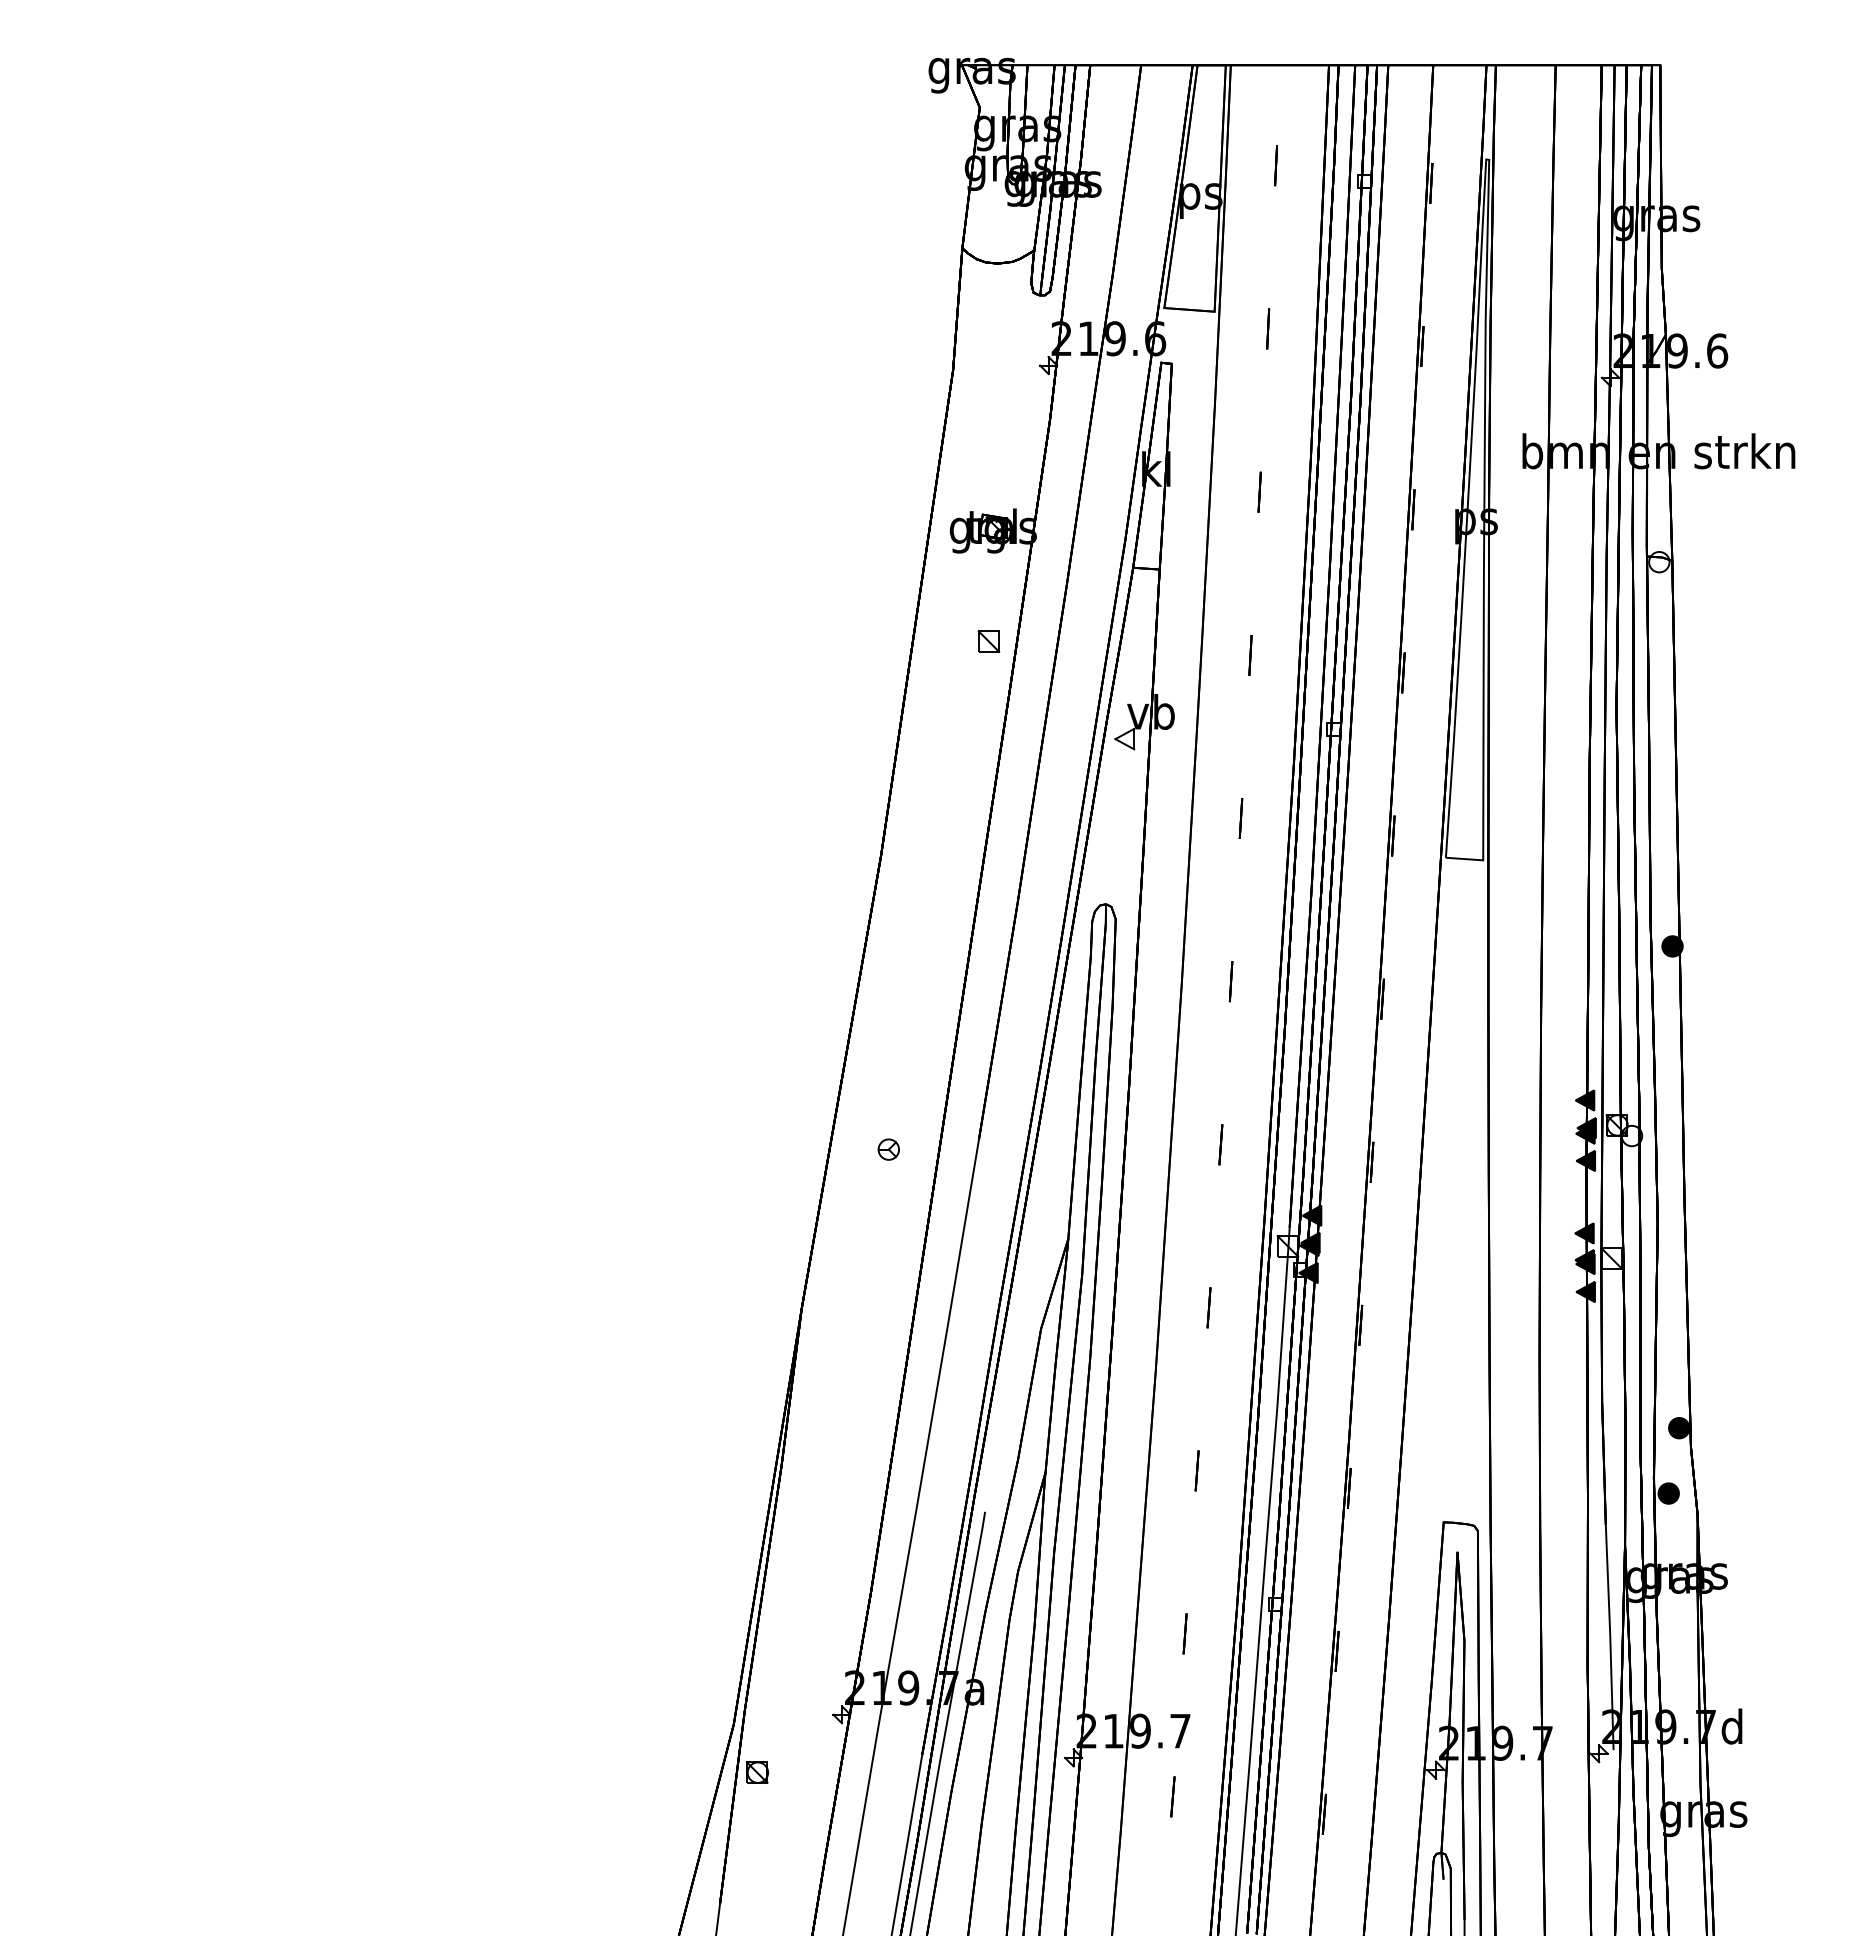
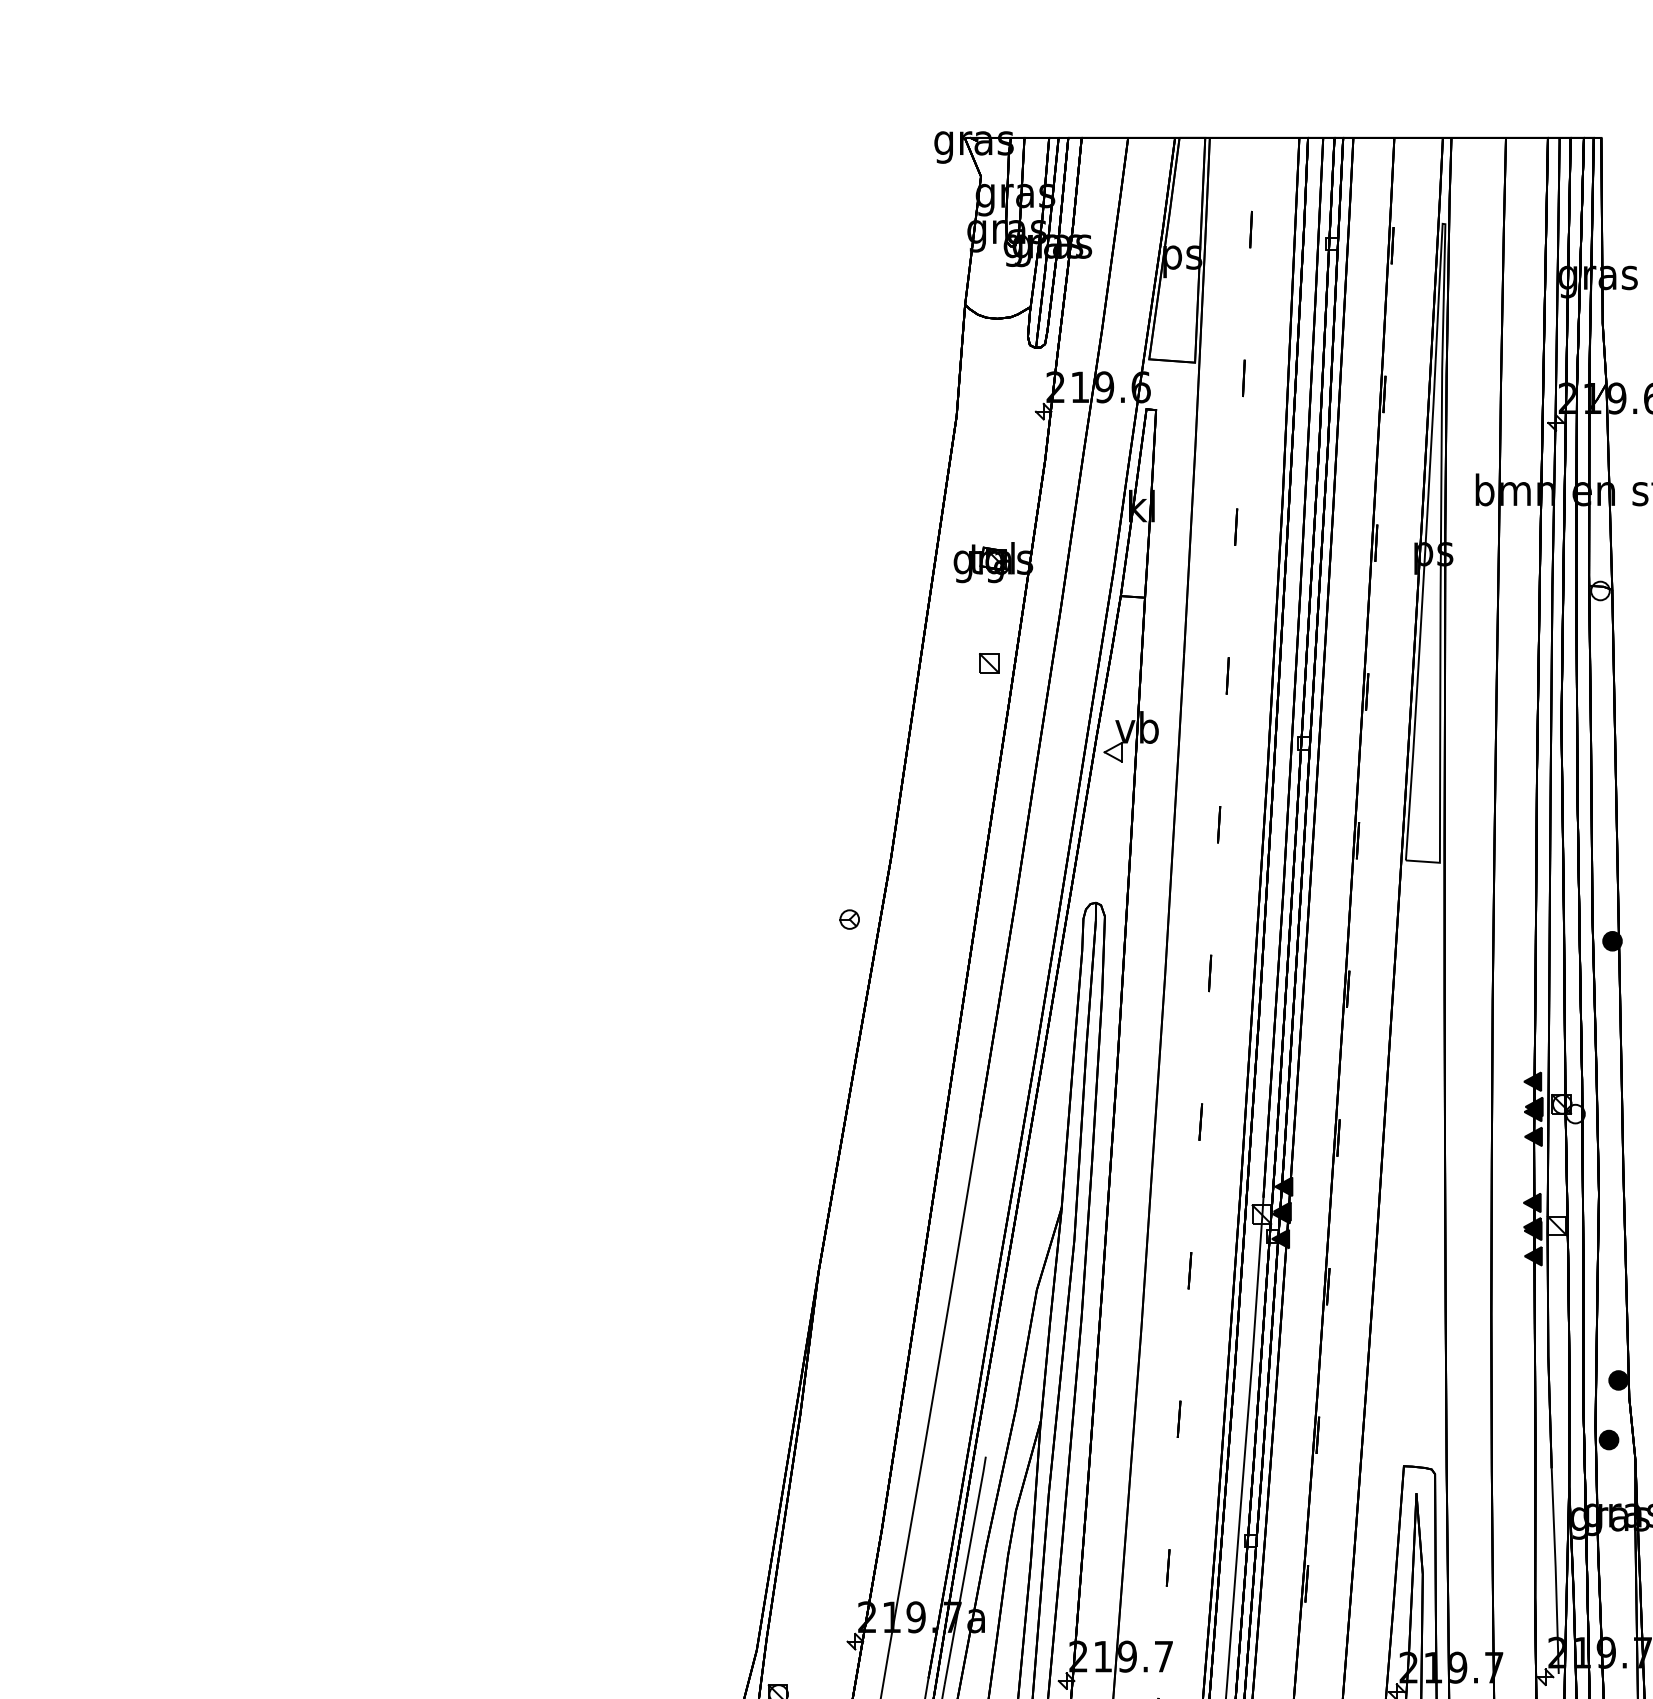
part: (888, 1149) -> (849, 919), moved

